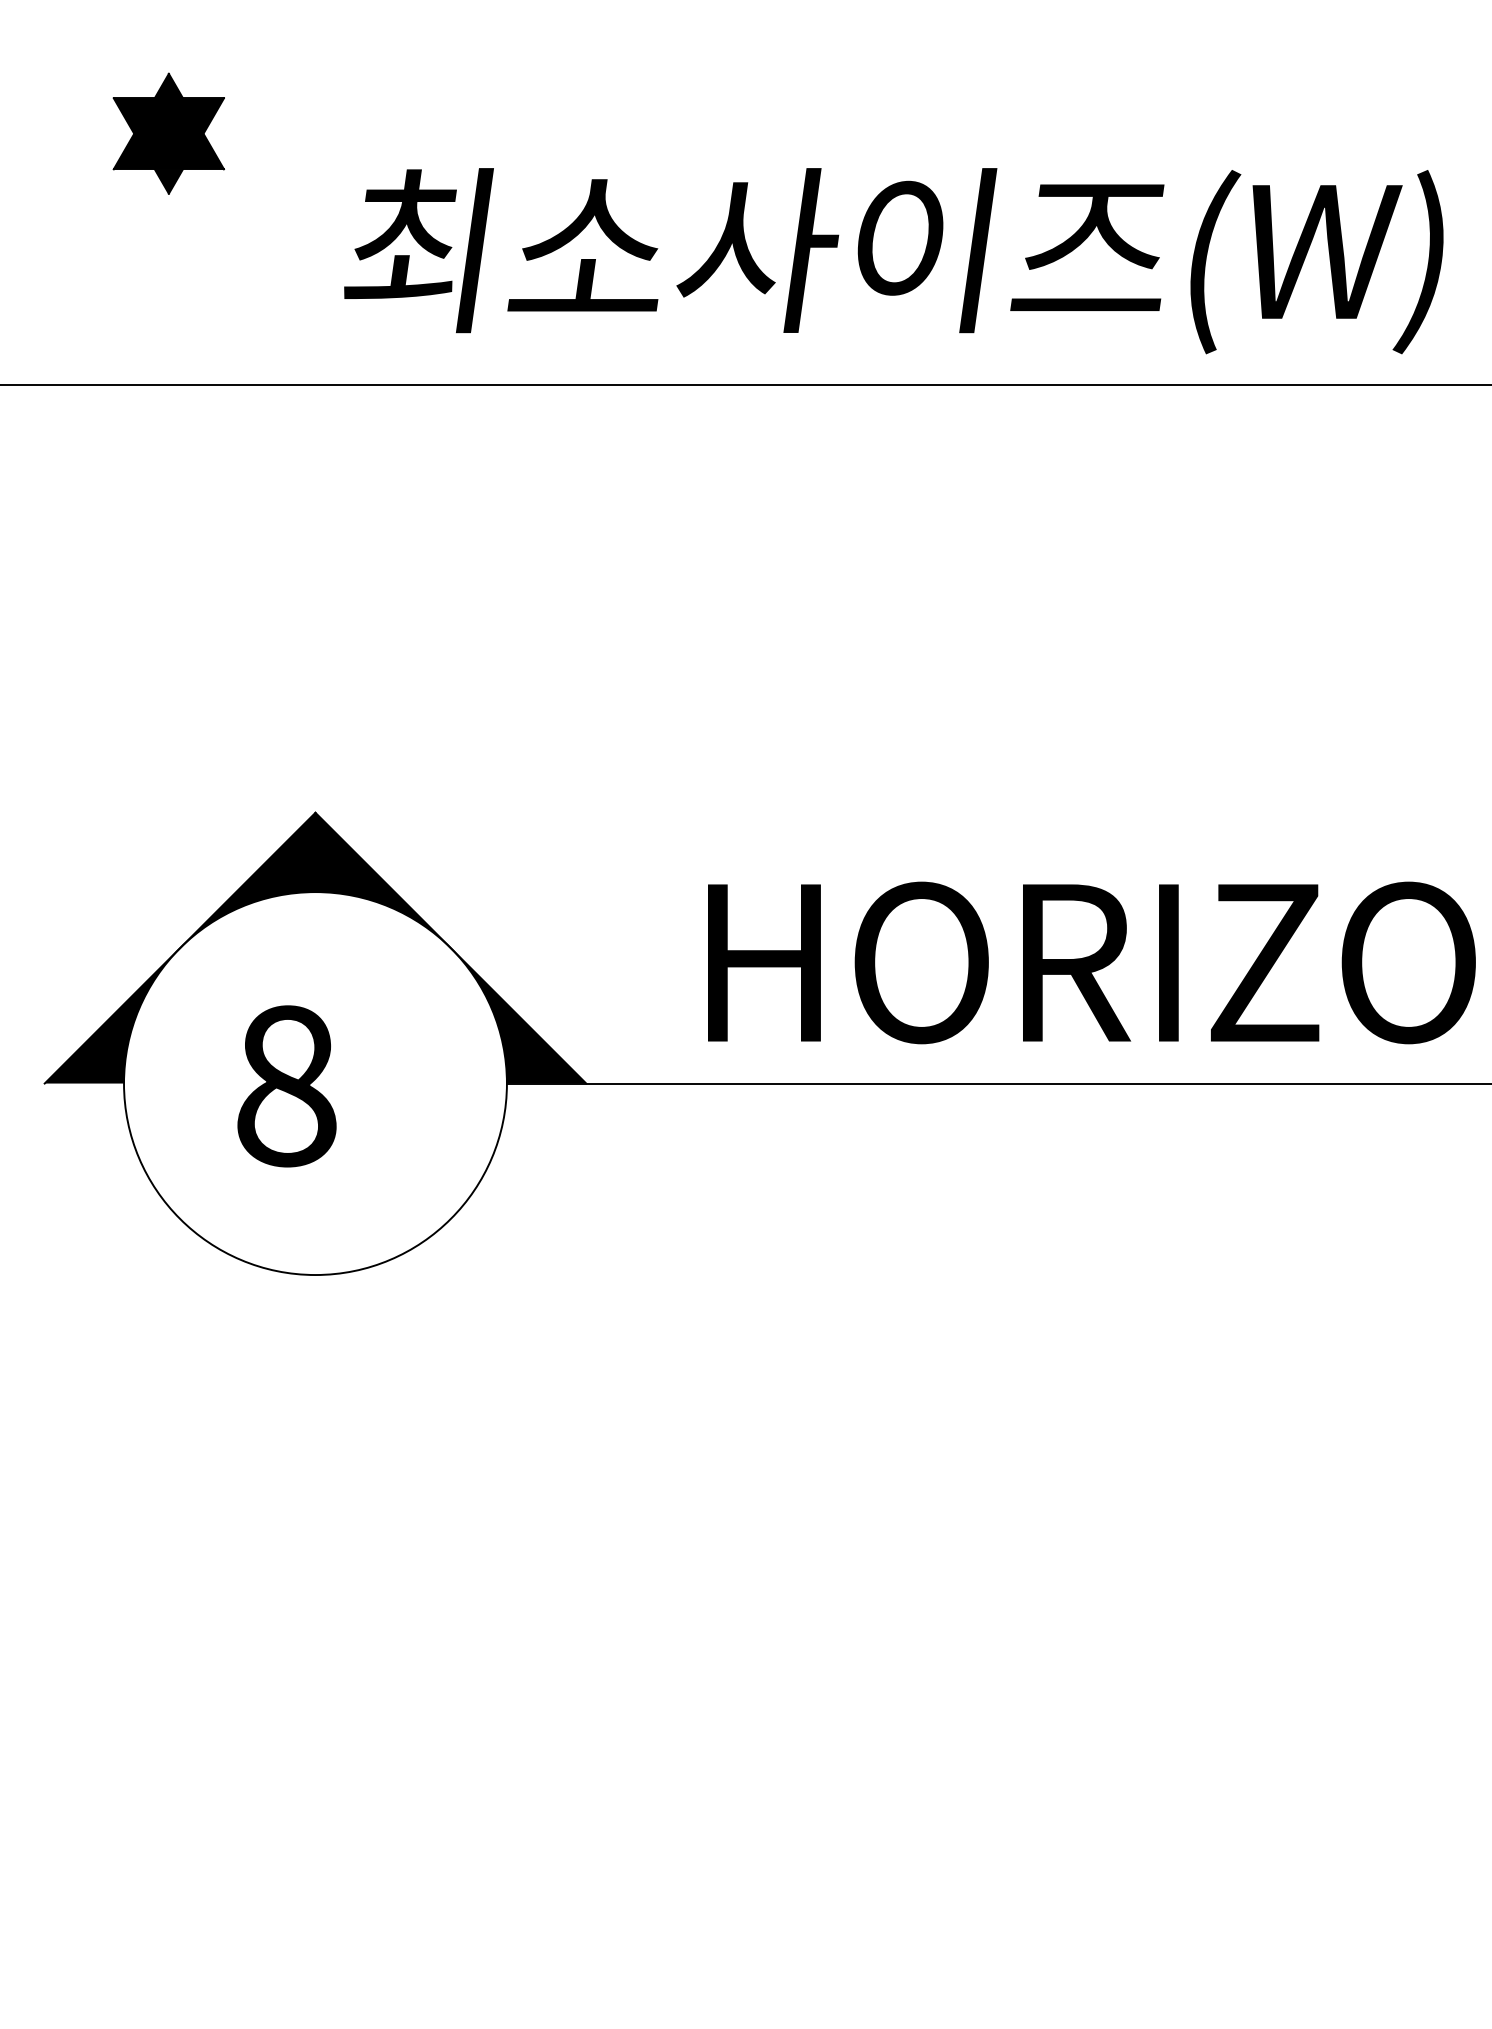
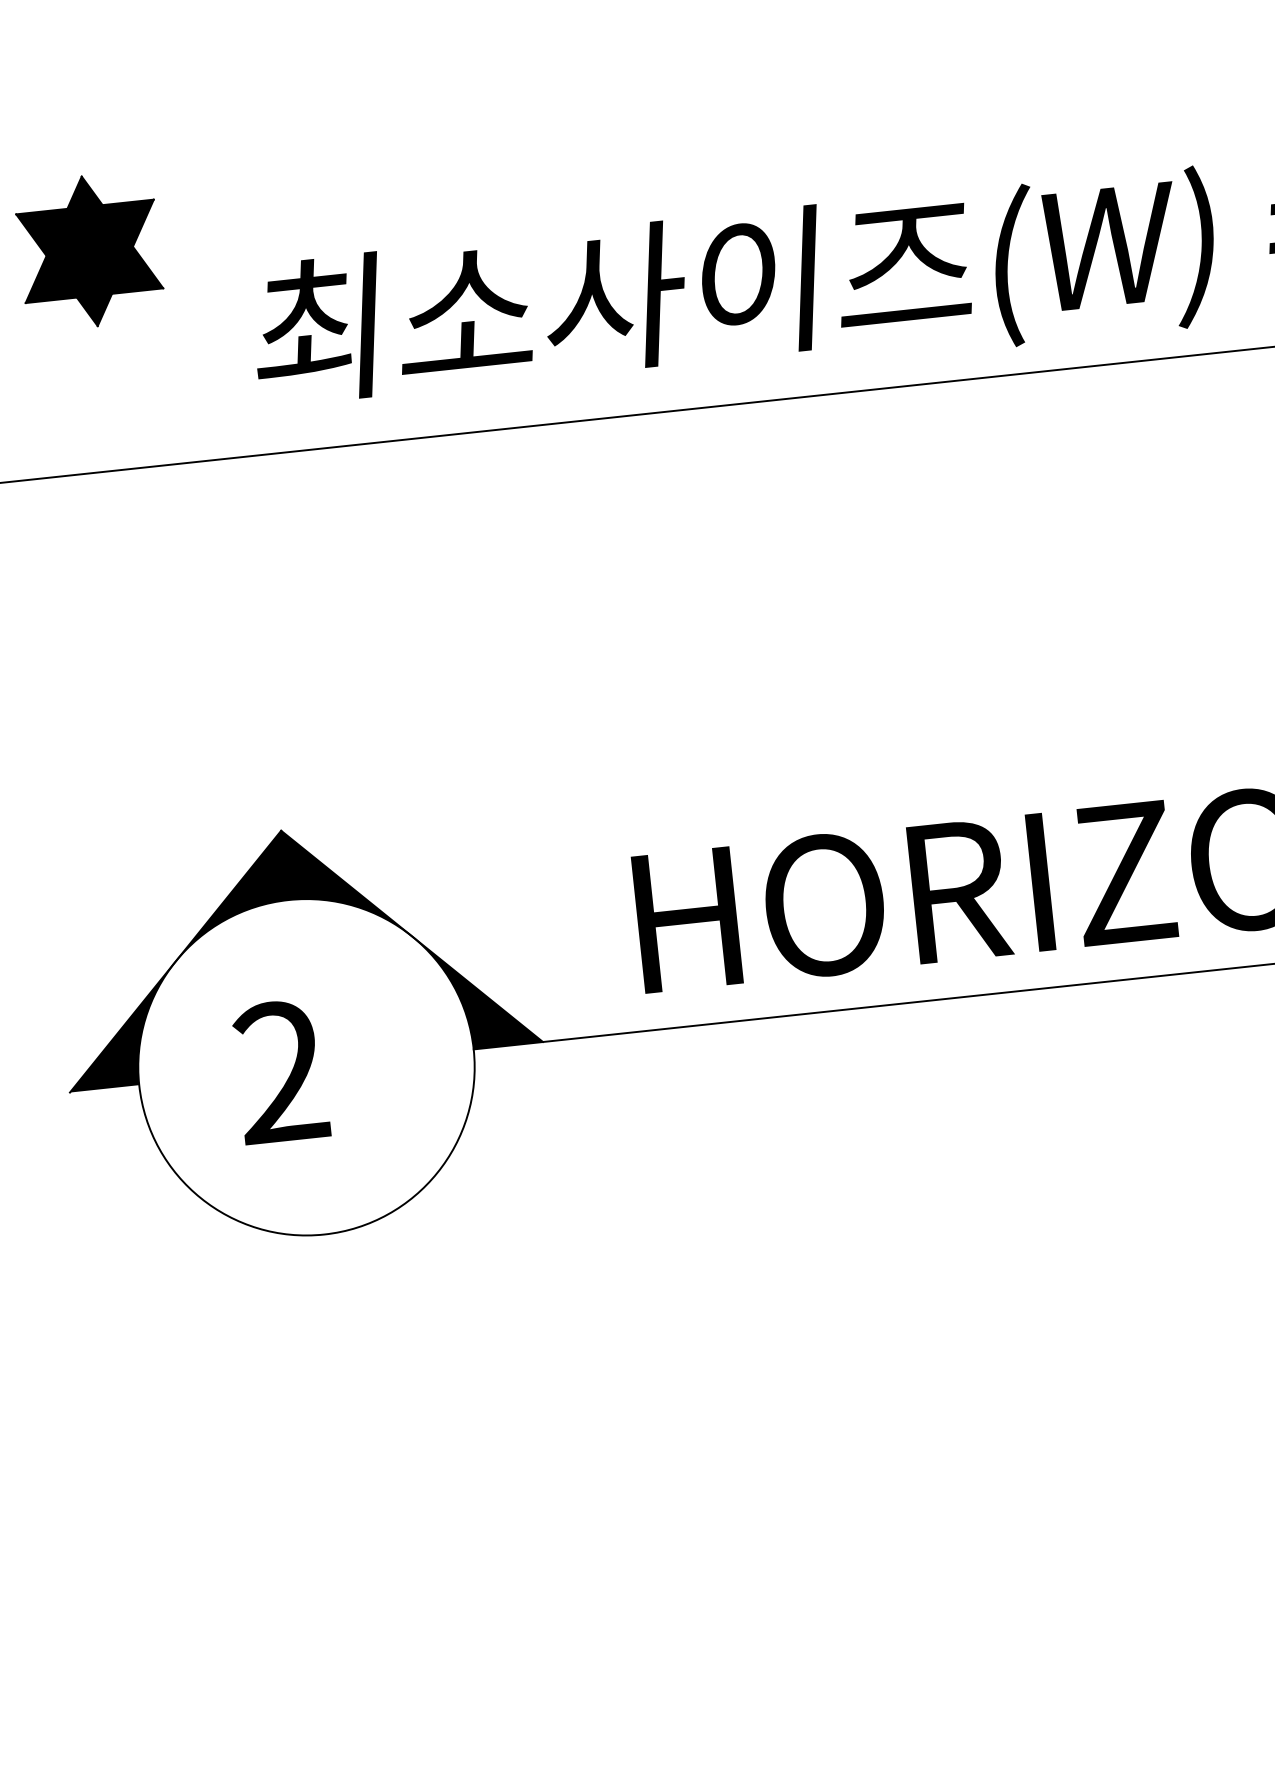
part: (168, 133) -> (89, 251), size x1.43
text: (286, 1086) -> (281, 1072), 8 -> 2

